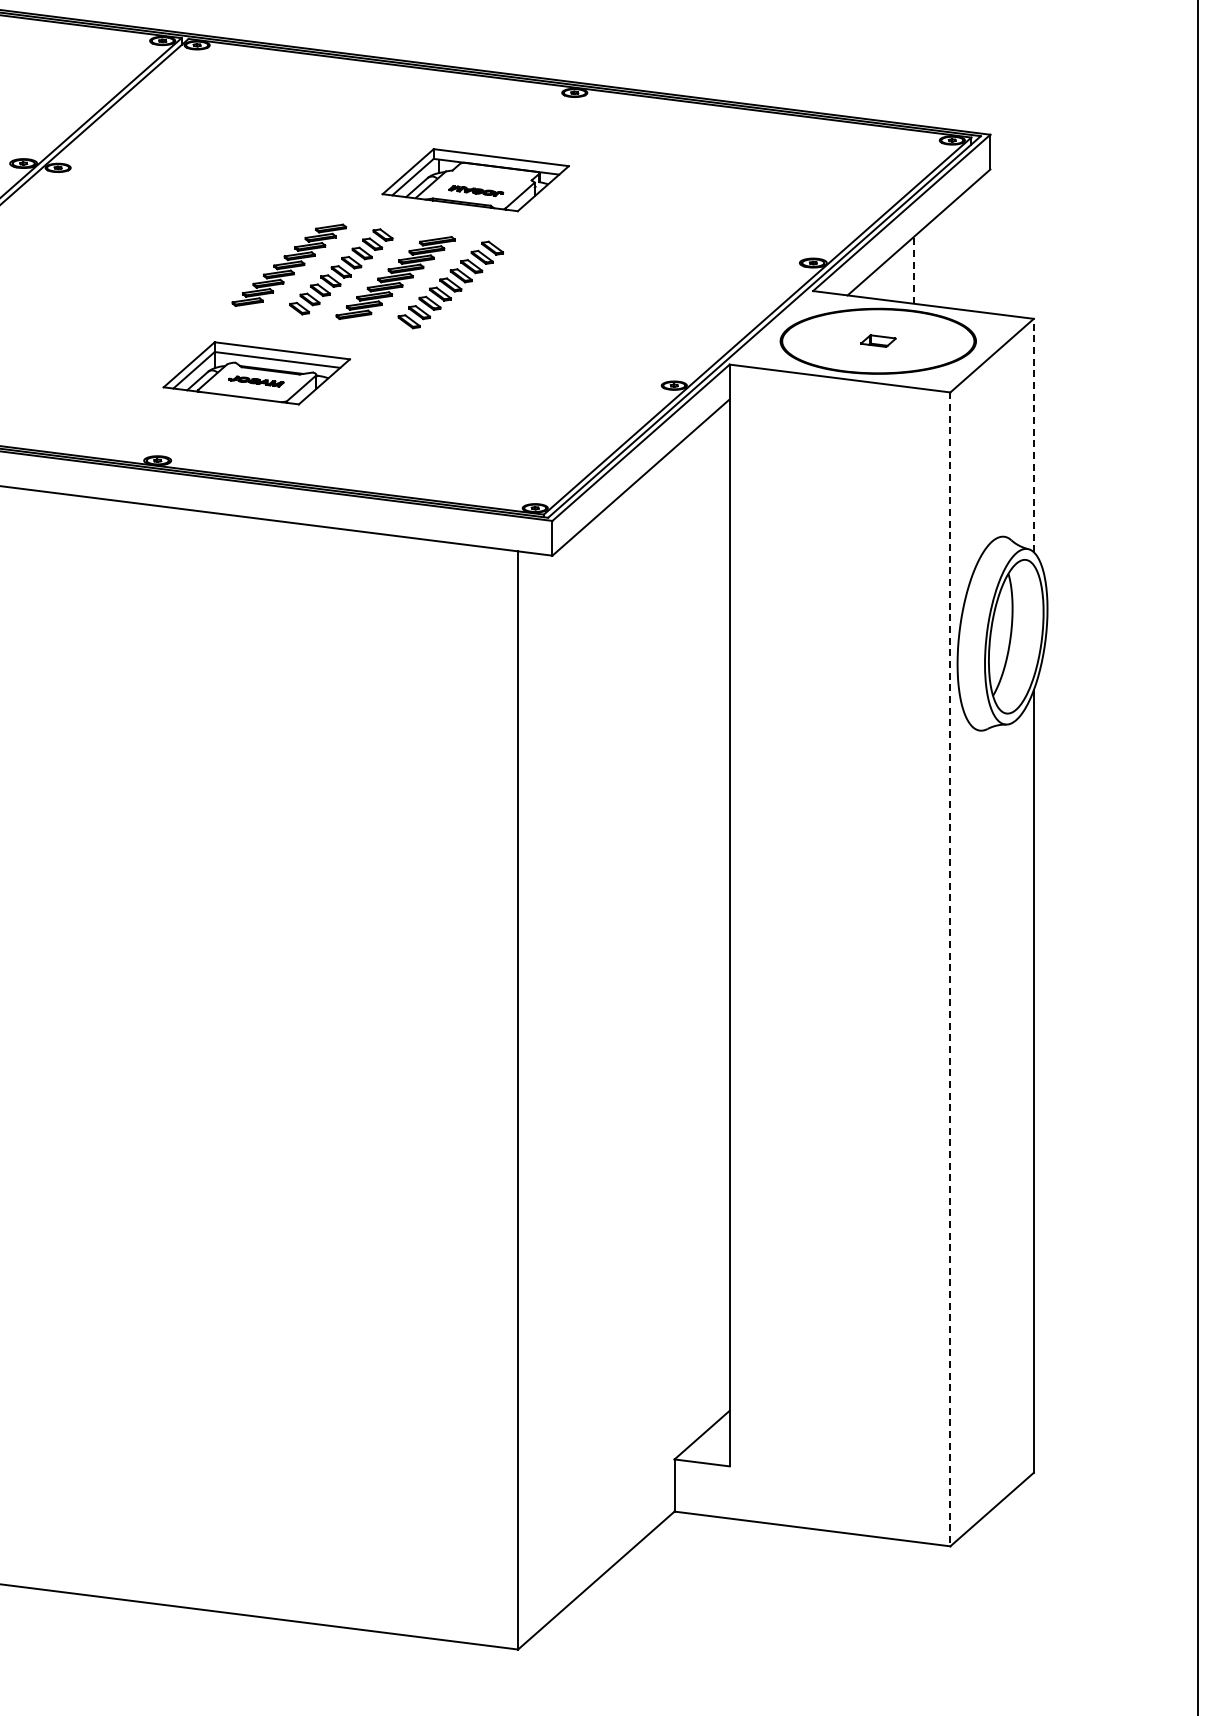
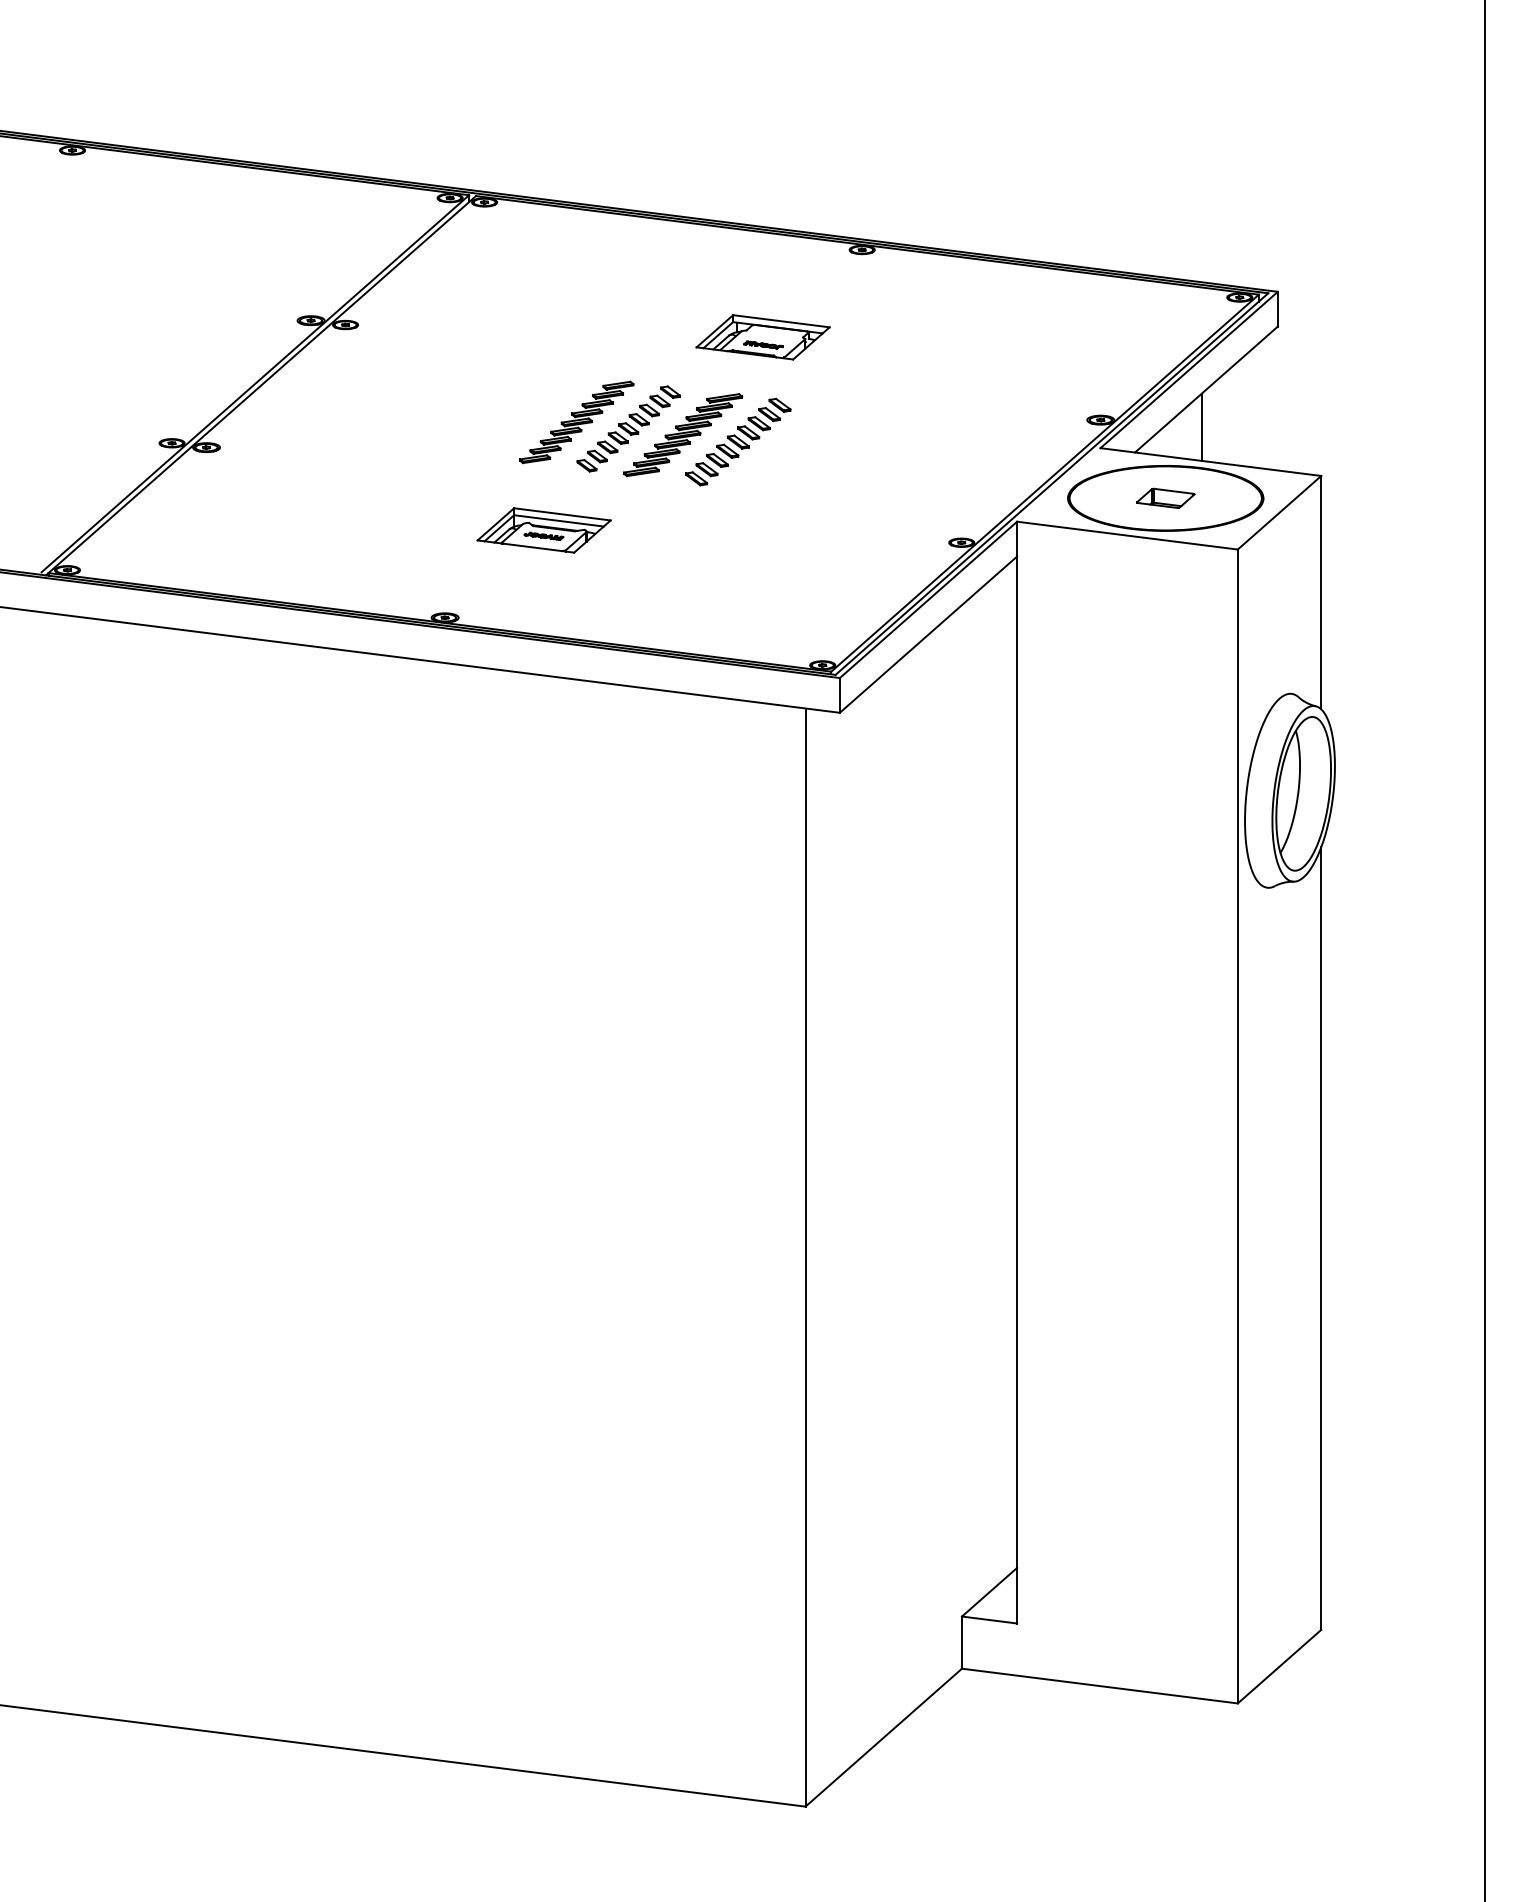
part: (475, 180) -> (762, 337), size x0.71
line: (914, 270) -> (1201, 427), dashed -> solid
part: (878, 340) -> (1165, 497), size x1.67
part: (256, 373) -> (543, 530), size x0.71
line: (1034, 435) -> (1321, 592), dashed -> solid
line: (950, 969) -> (1237, 1126), dashed -> solid

